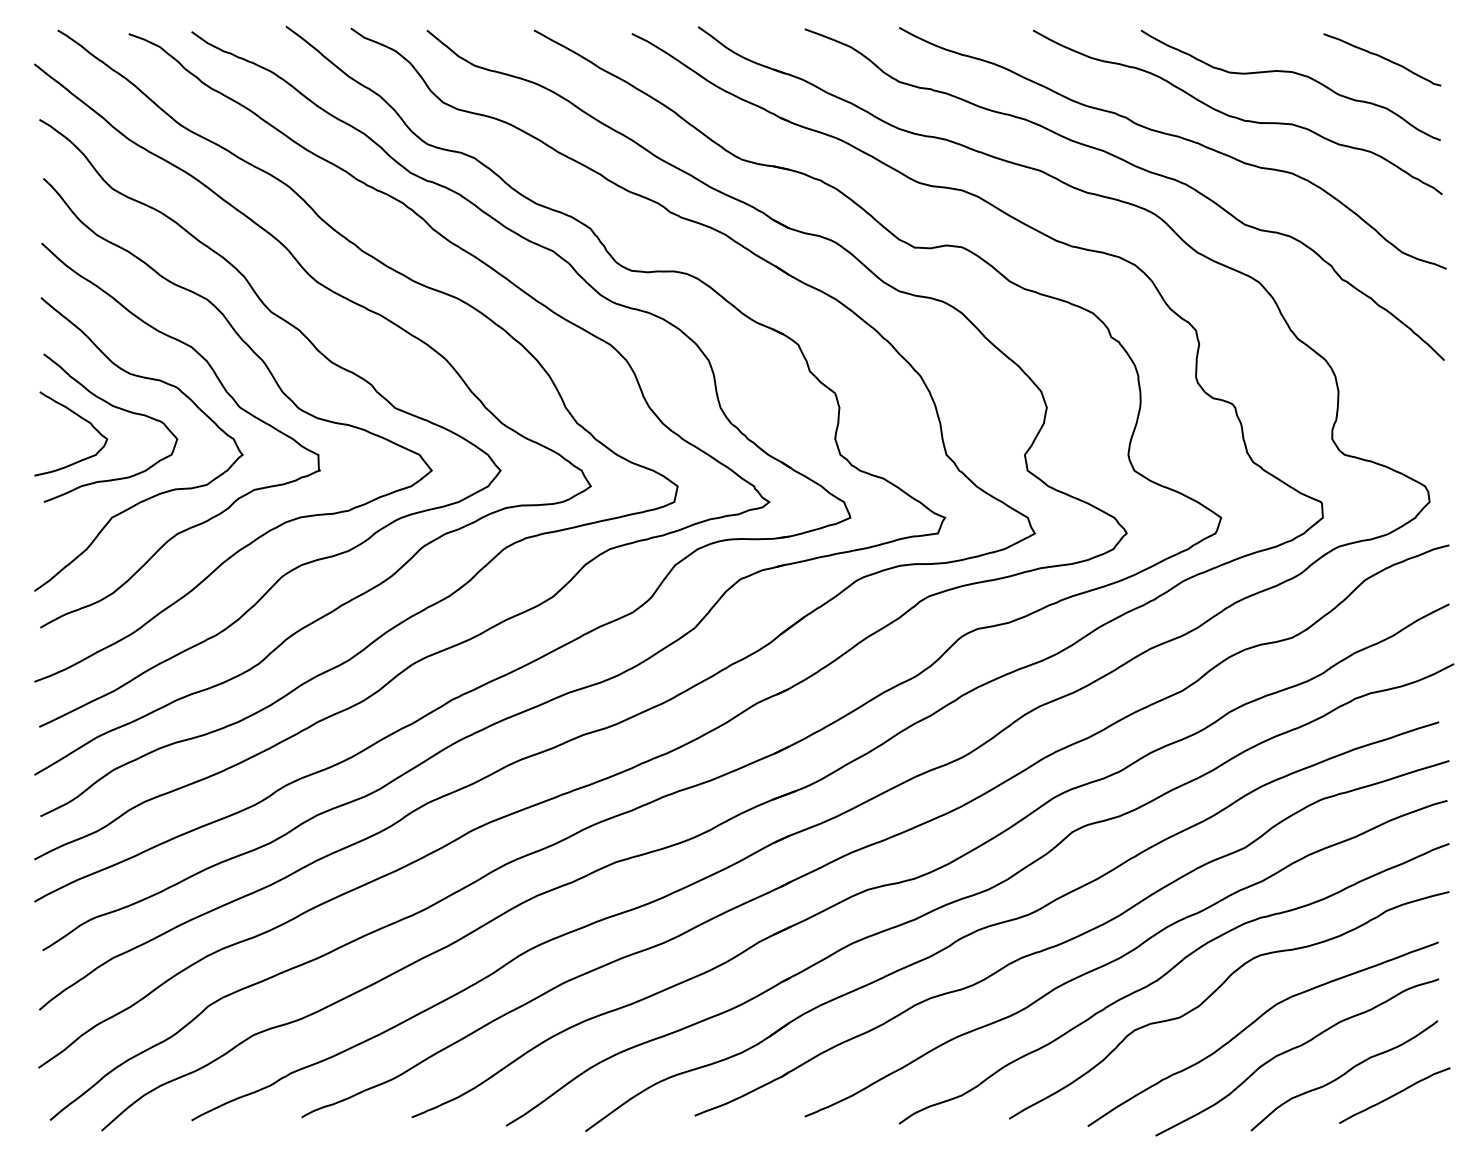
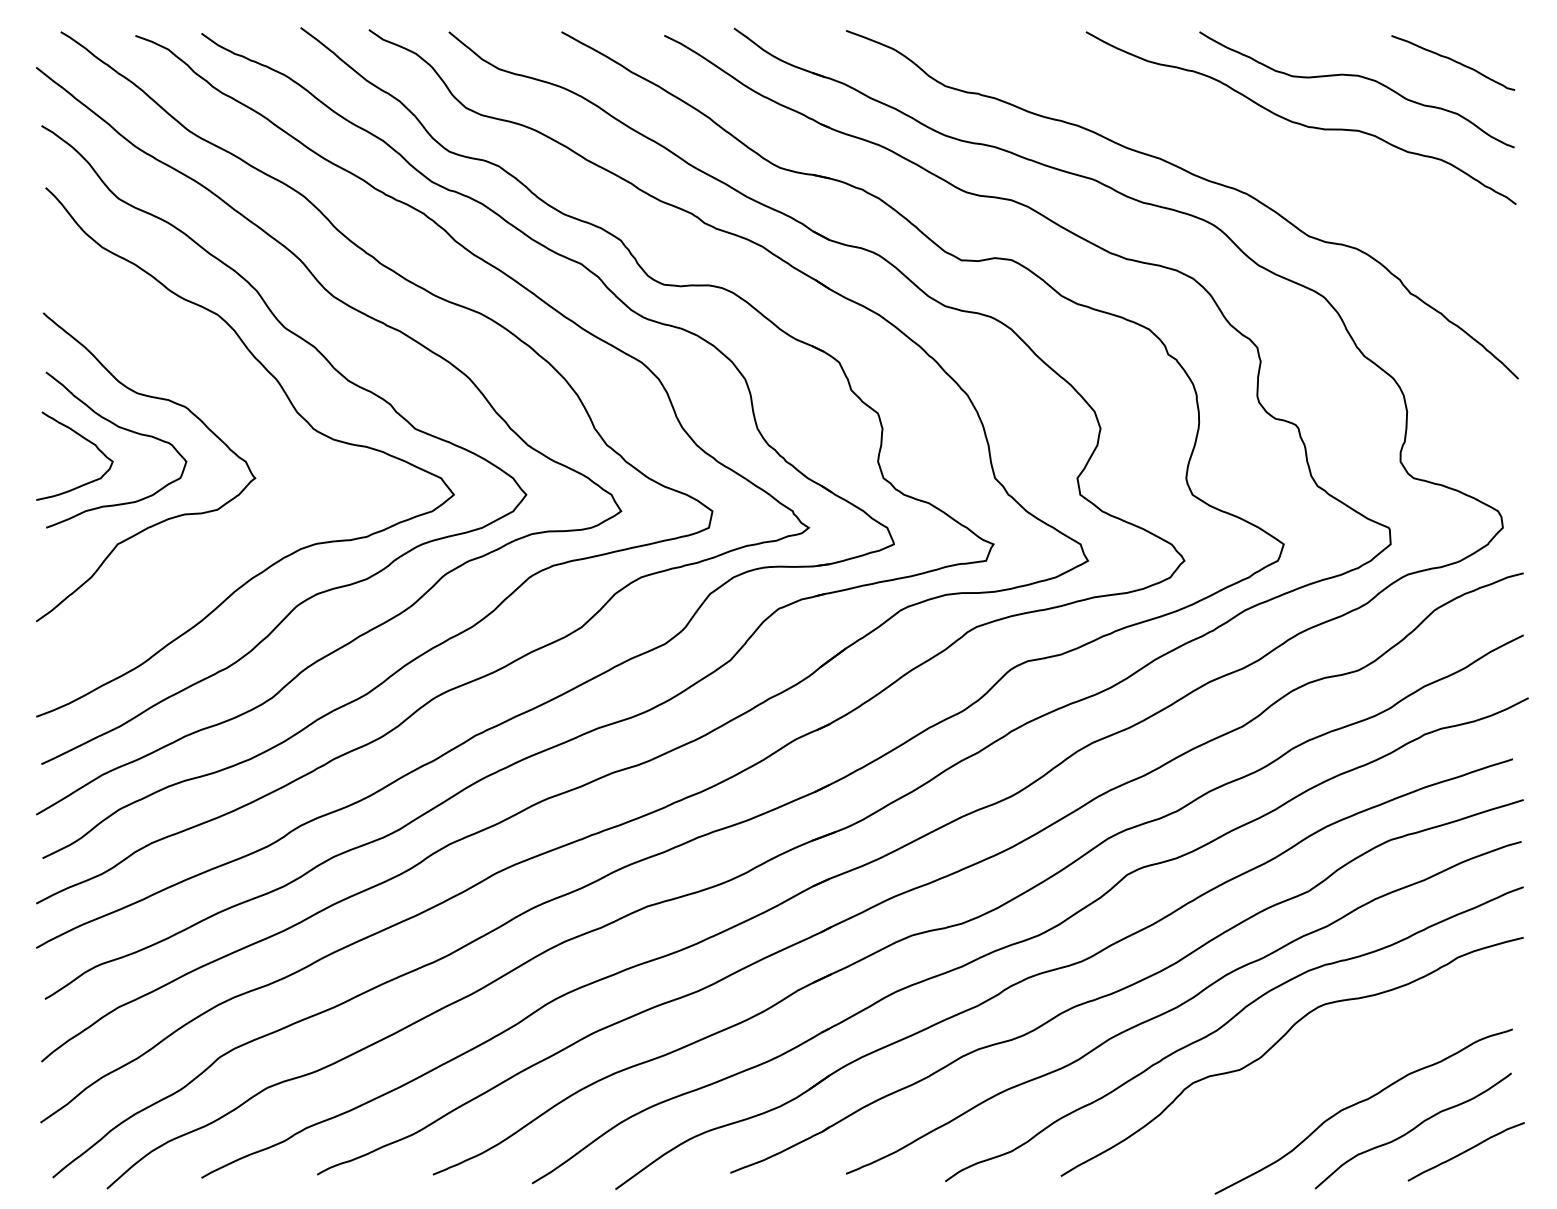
curve: (1176, 137) -> (1236, 144), removed
curve: (226, 393) -> (238, 413), removed
curve: (1255, 1022) -> (1319, 1074), removed

